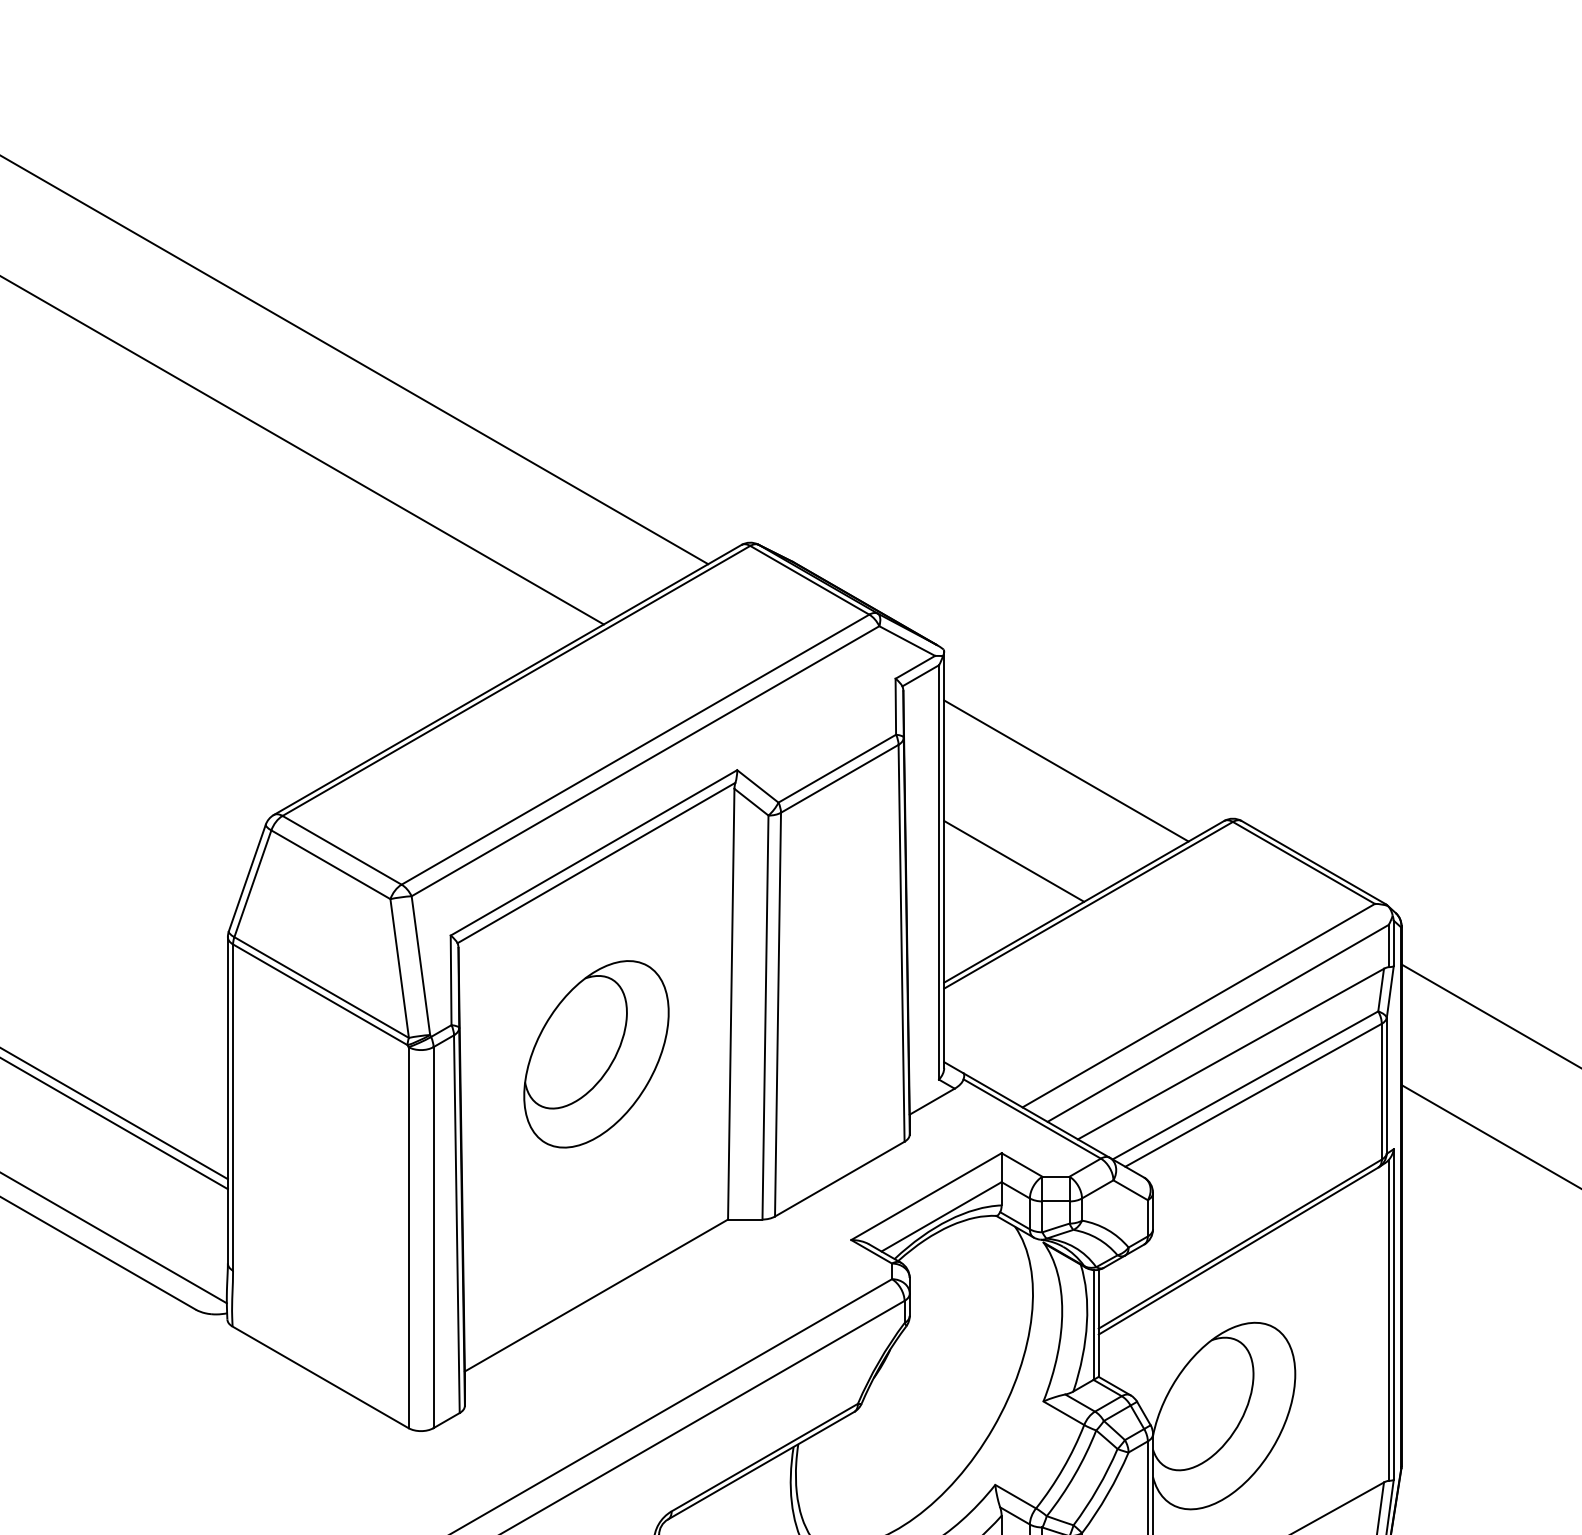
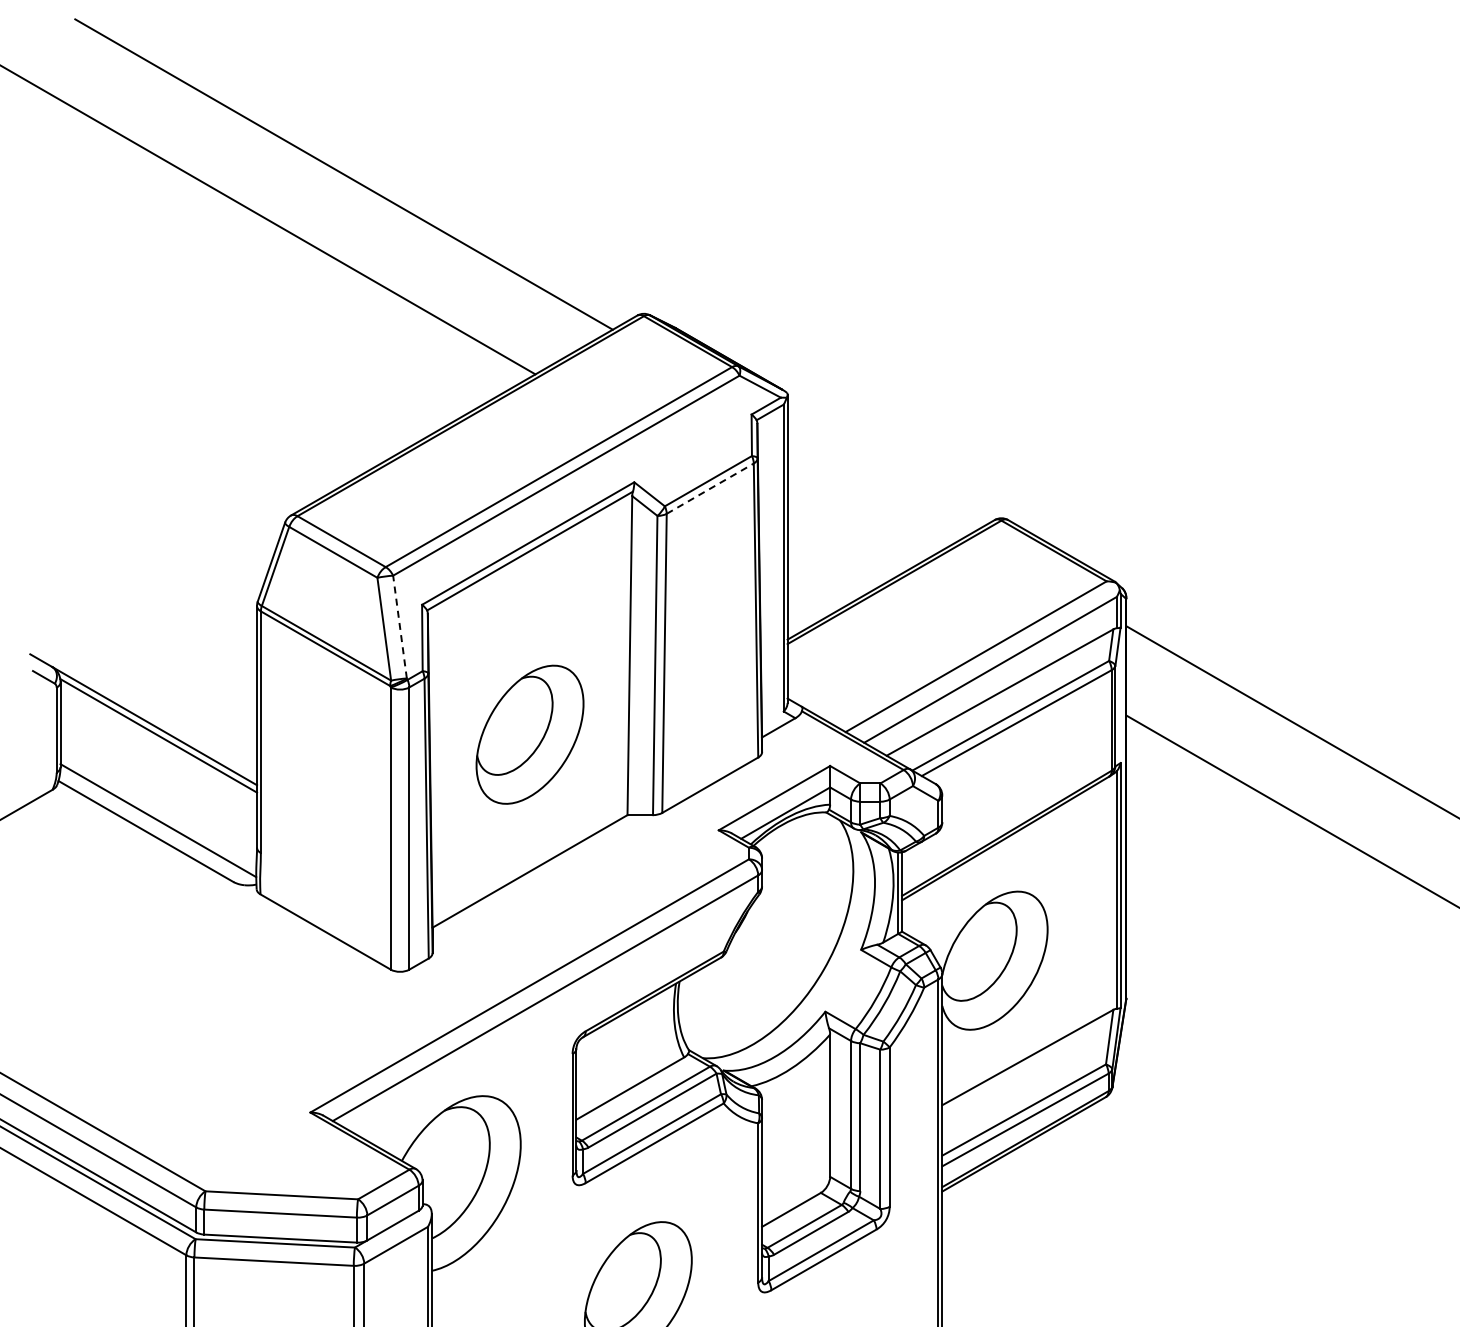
line: (1065, 770) -> (877, 482), removed
line: (840, 778) -> (710, 488), solid -> dashed
line: (1014, 860) -> (839, 549), removed
line: (421, 966) -> (400, 627), solid -> dashed
part: (595, 1053) -> (529, 734), moved

